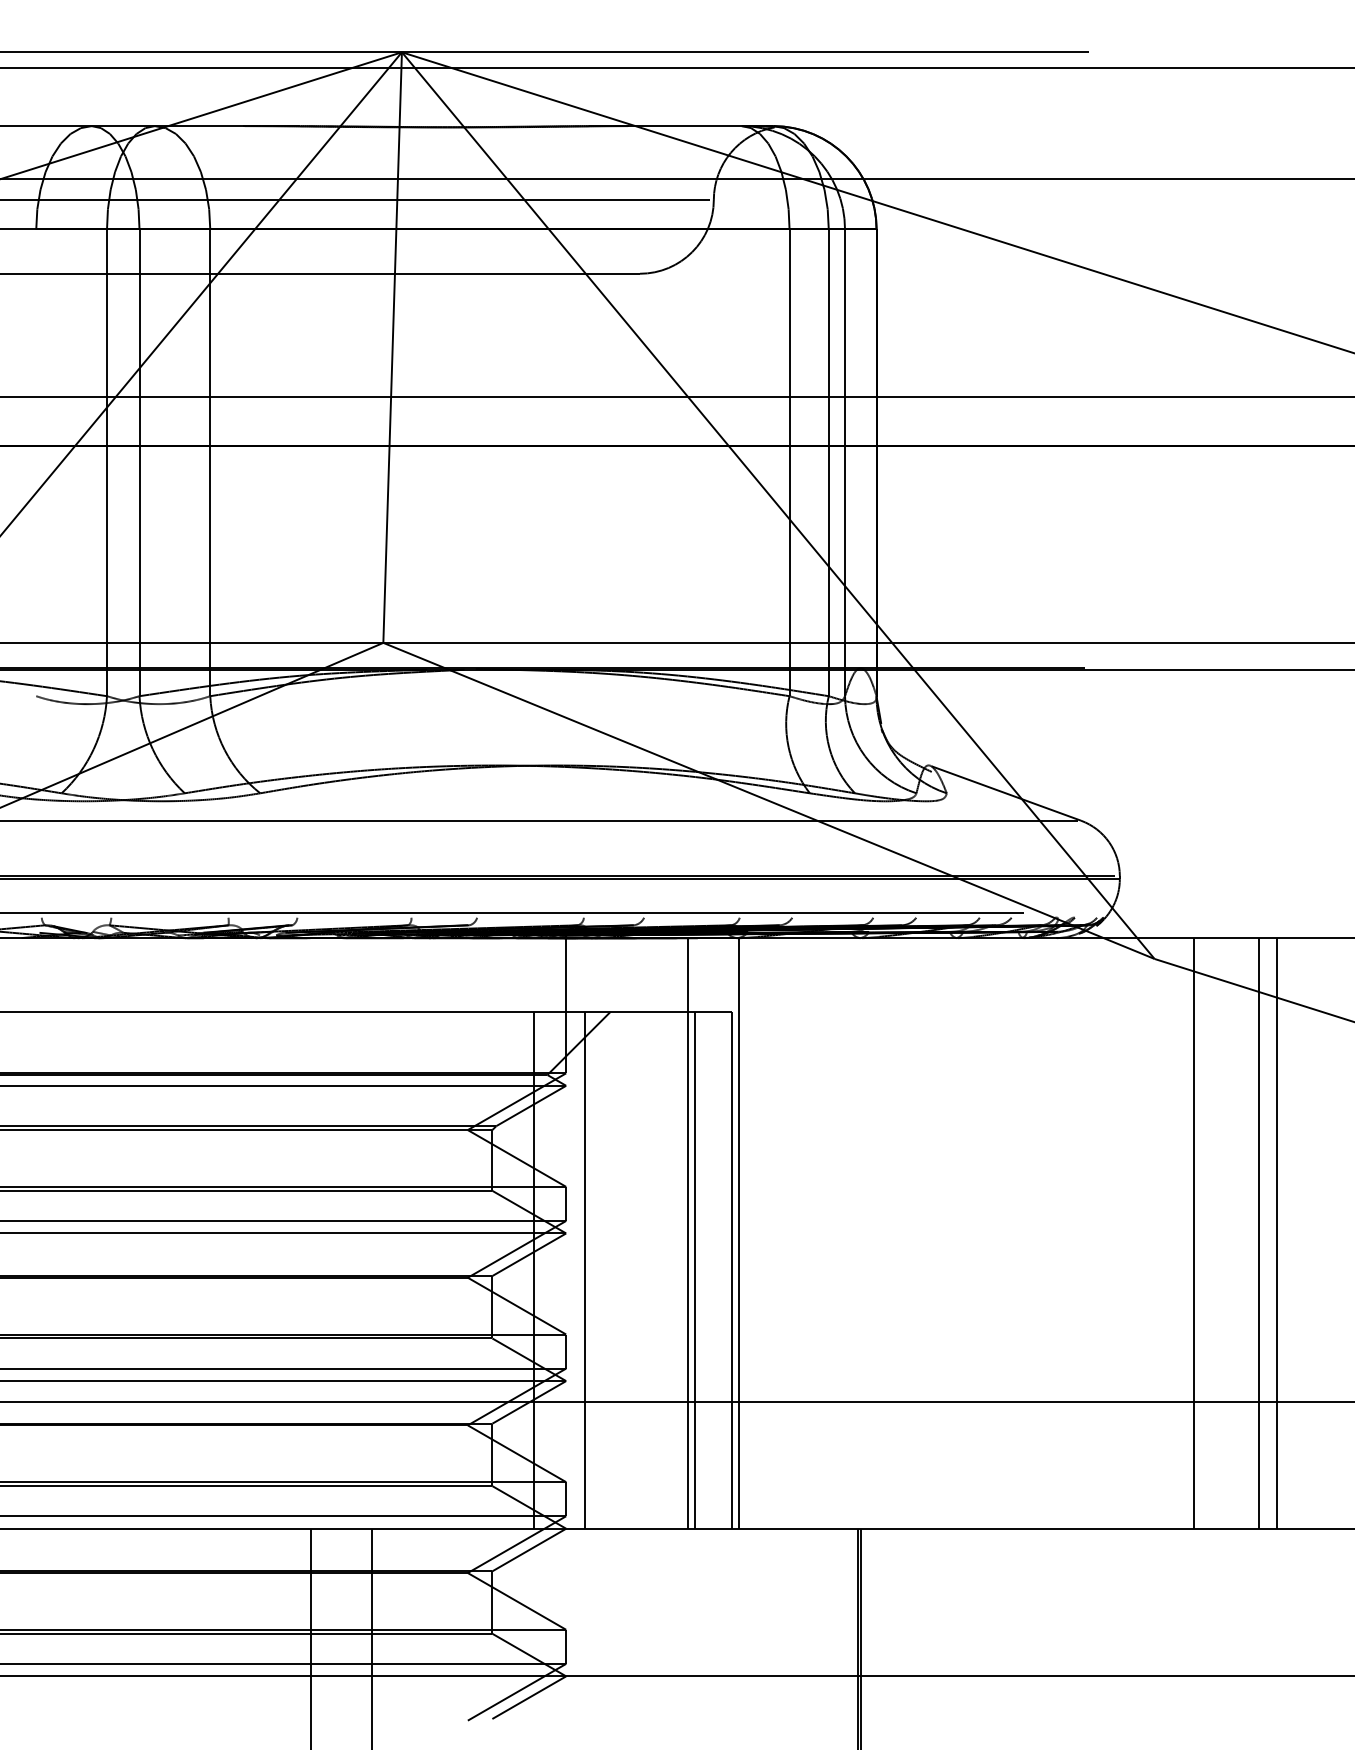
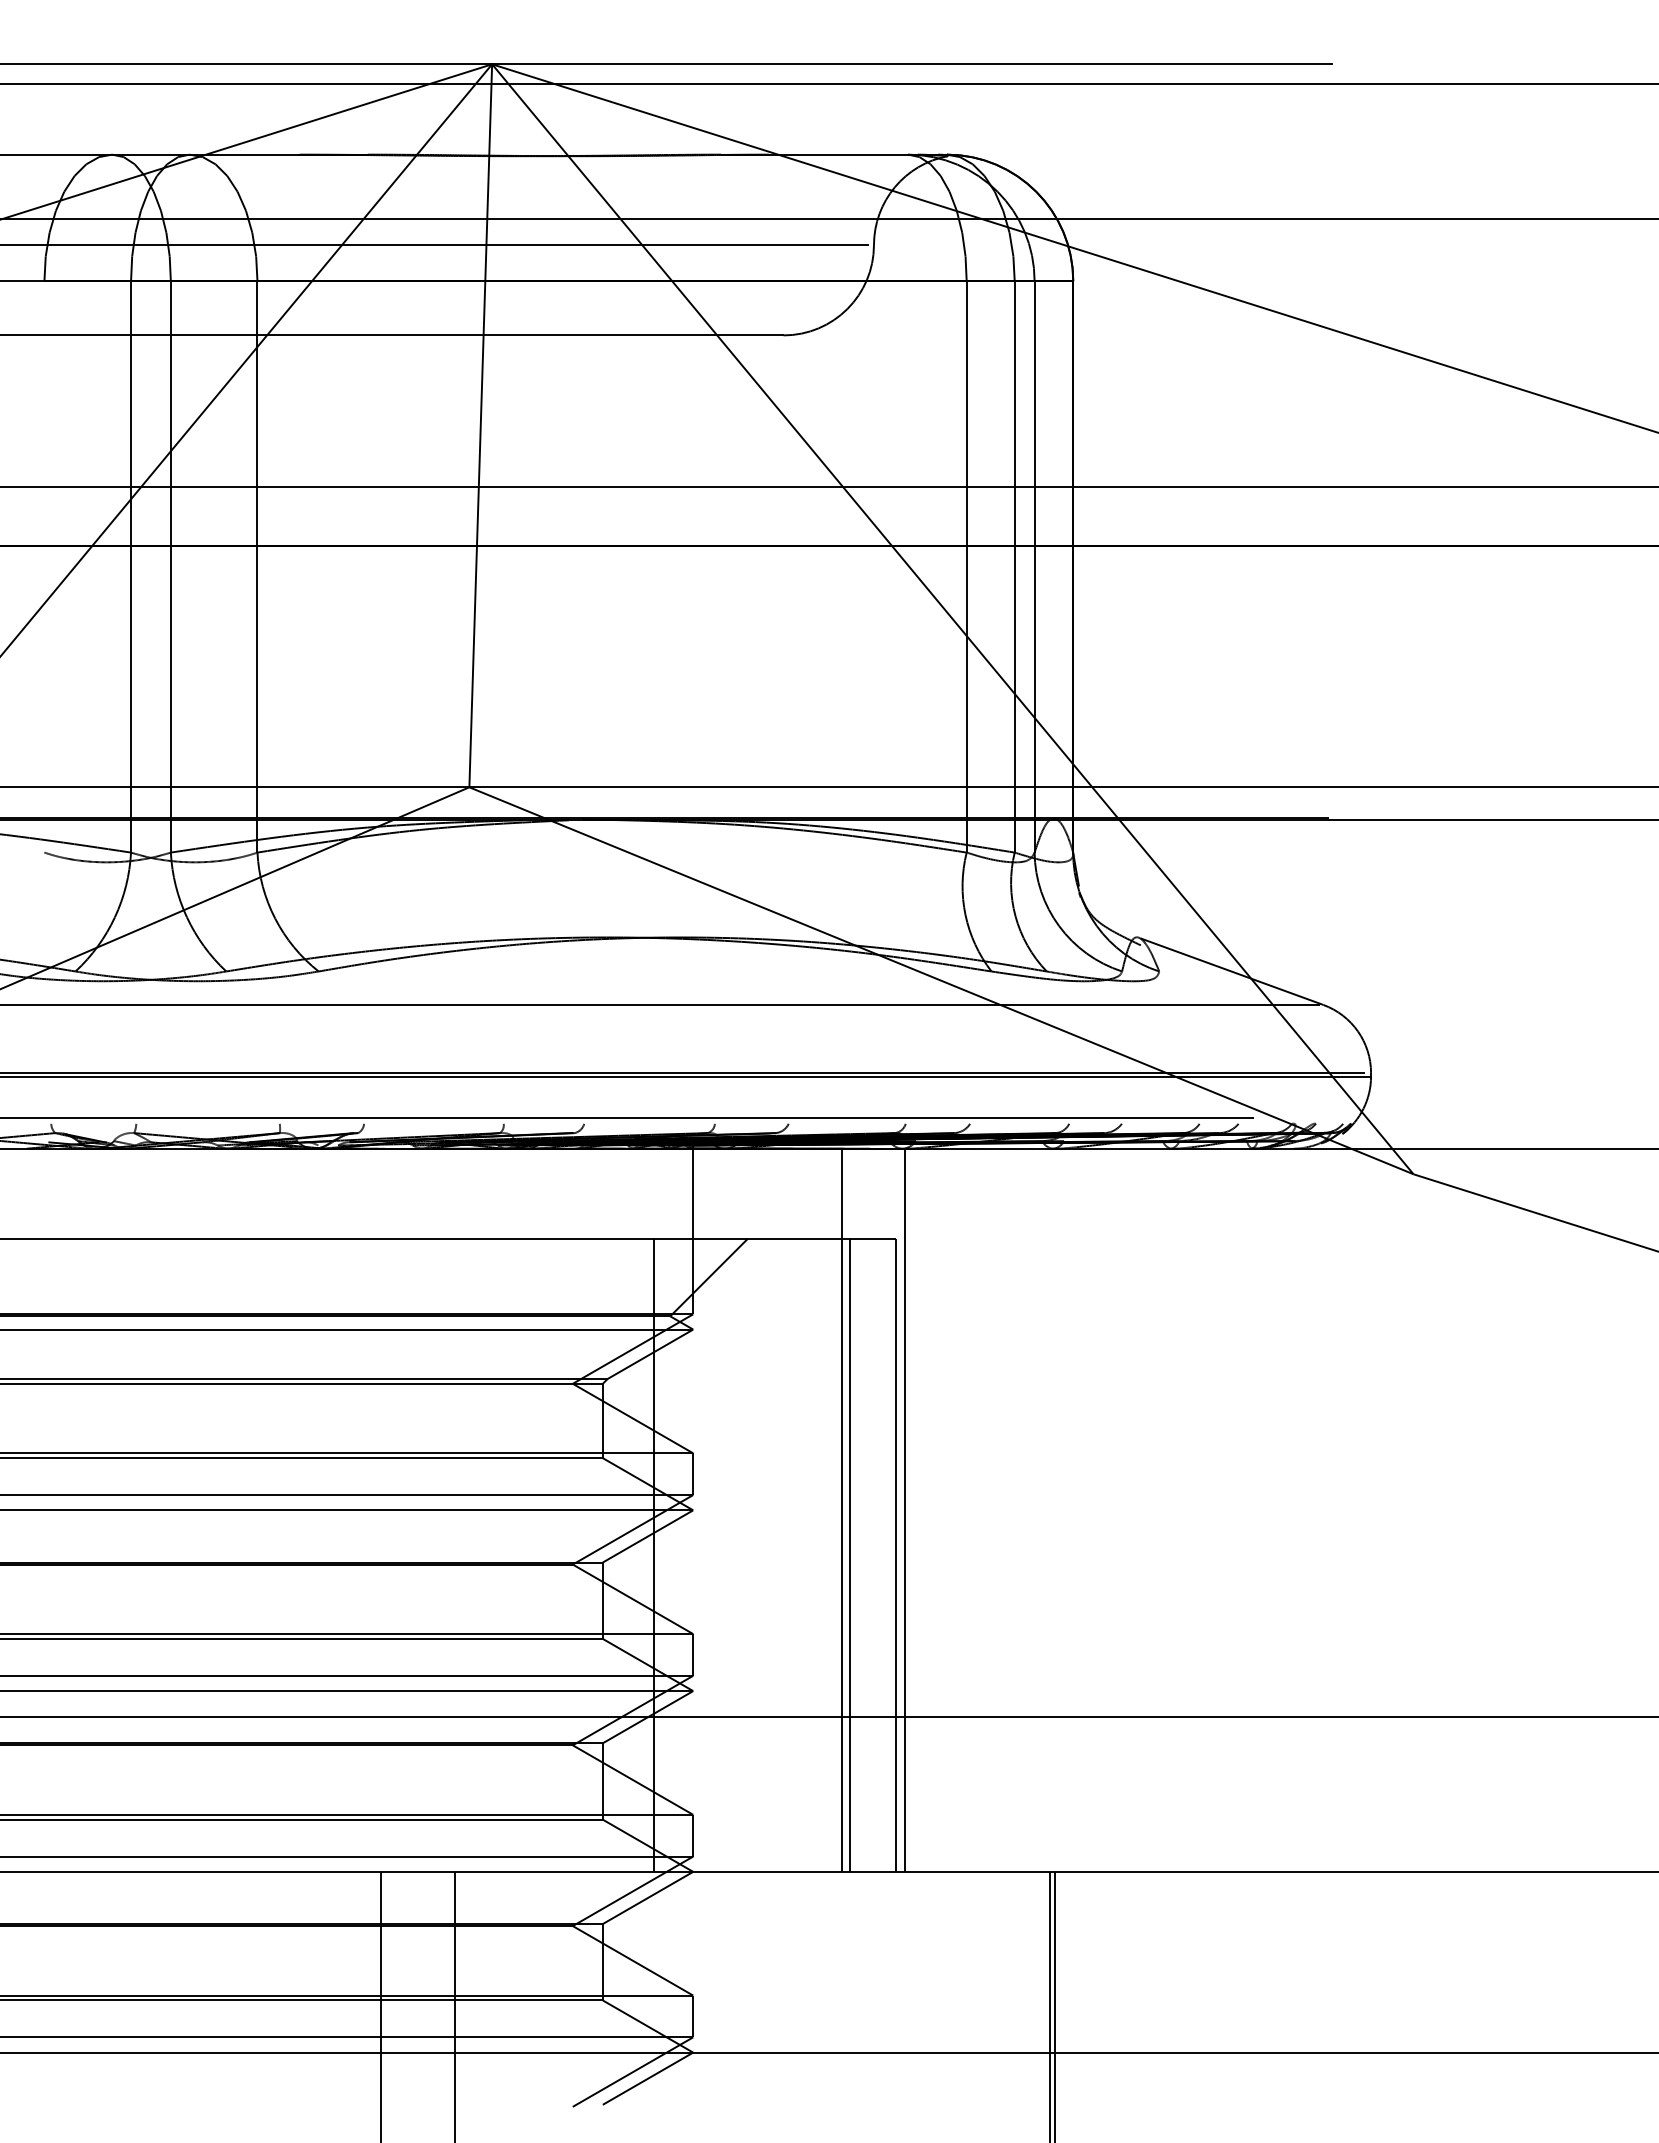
line: (1193, 1232) -> (1461, 1509), removed
line: (1259, 1232) -> (1541, 1509), removed
line: (1277, 1232) -> (1563, 1509), removed
line: (585, 1270) -> (716, 1555), removed

